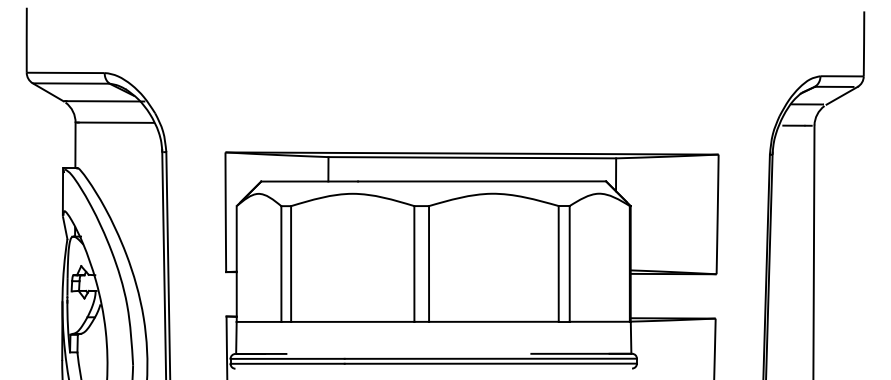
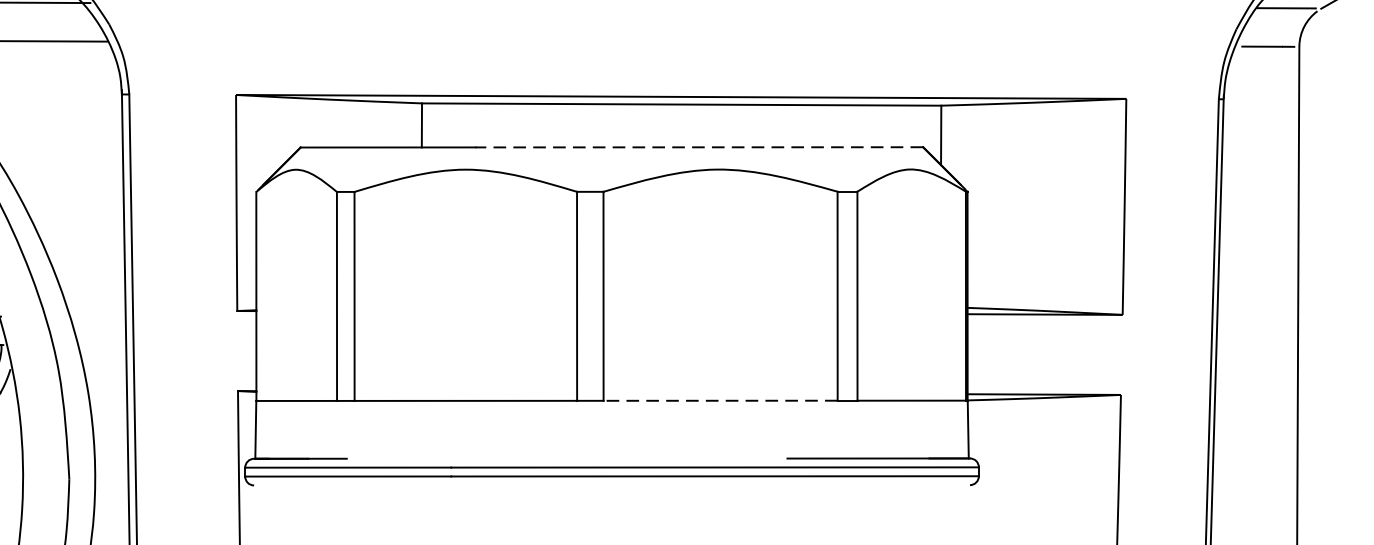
line: (482, 181) -> (700, 147), solid -> dashed
line: (493, 321) -> (719, 400), solid -> dashed

